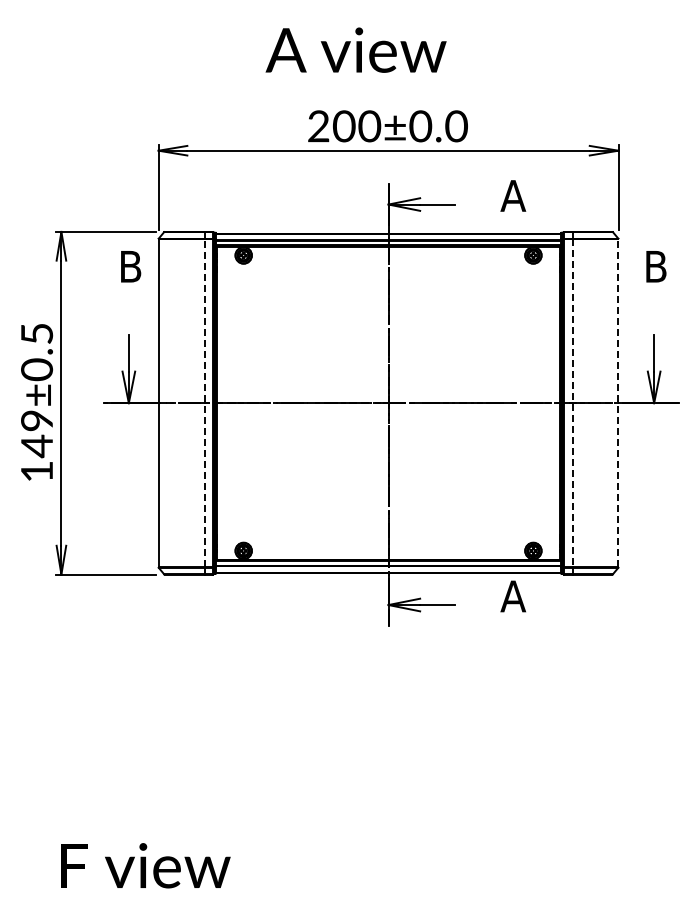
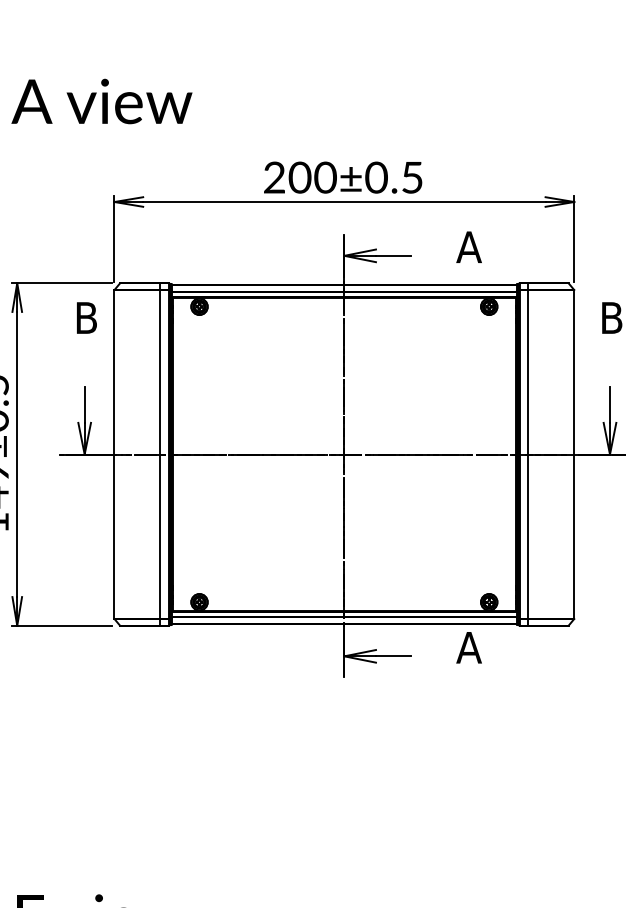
text: (355, 49) -> (101, 100), moved
text: (456, 126) -> (412, 177), 200±0.0 -> 200±0.5
line: (204, 402) -> (160, 453), dashed -> solid
line: (618, 402) -> (574, 453), dashed -> solid
line: (572, 403) -> (528, 454), dashed -> solid

